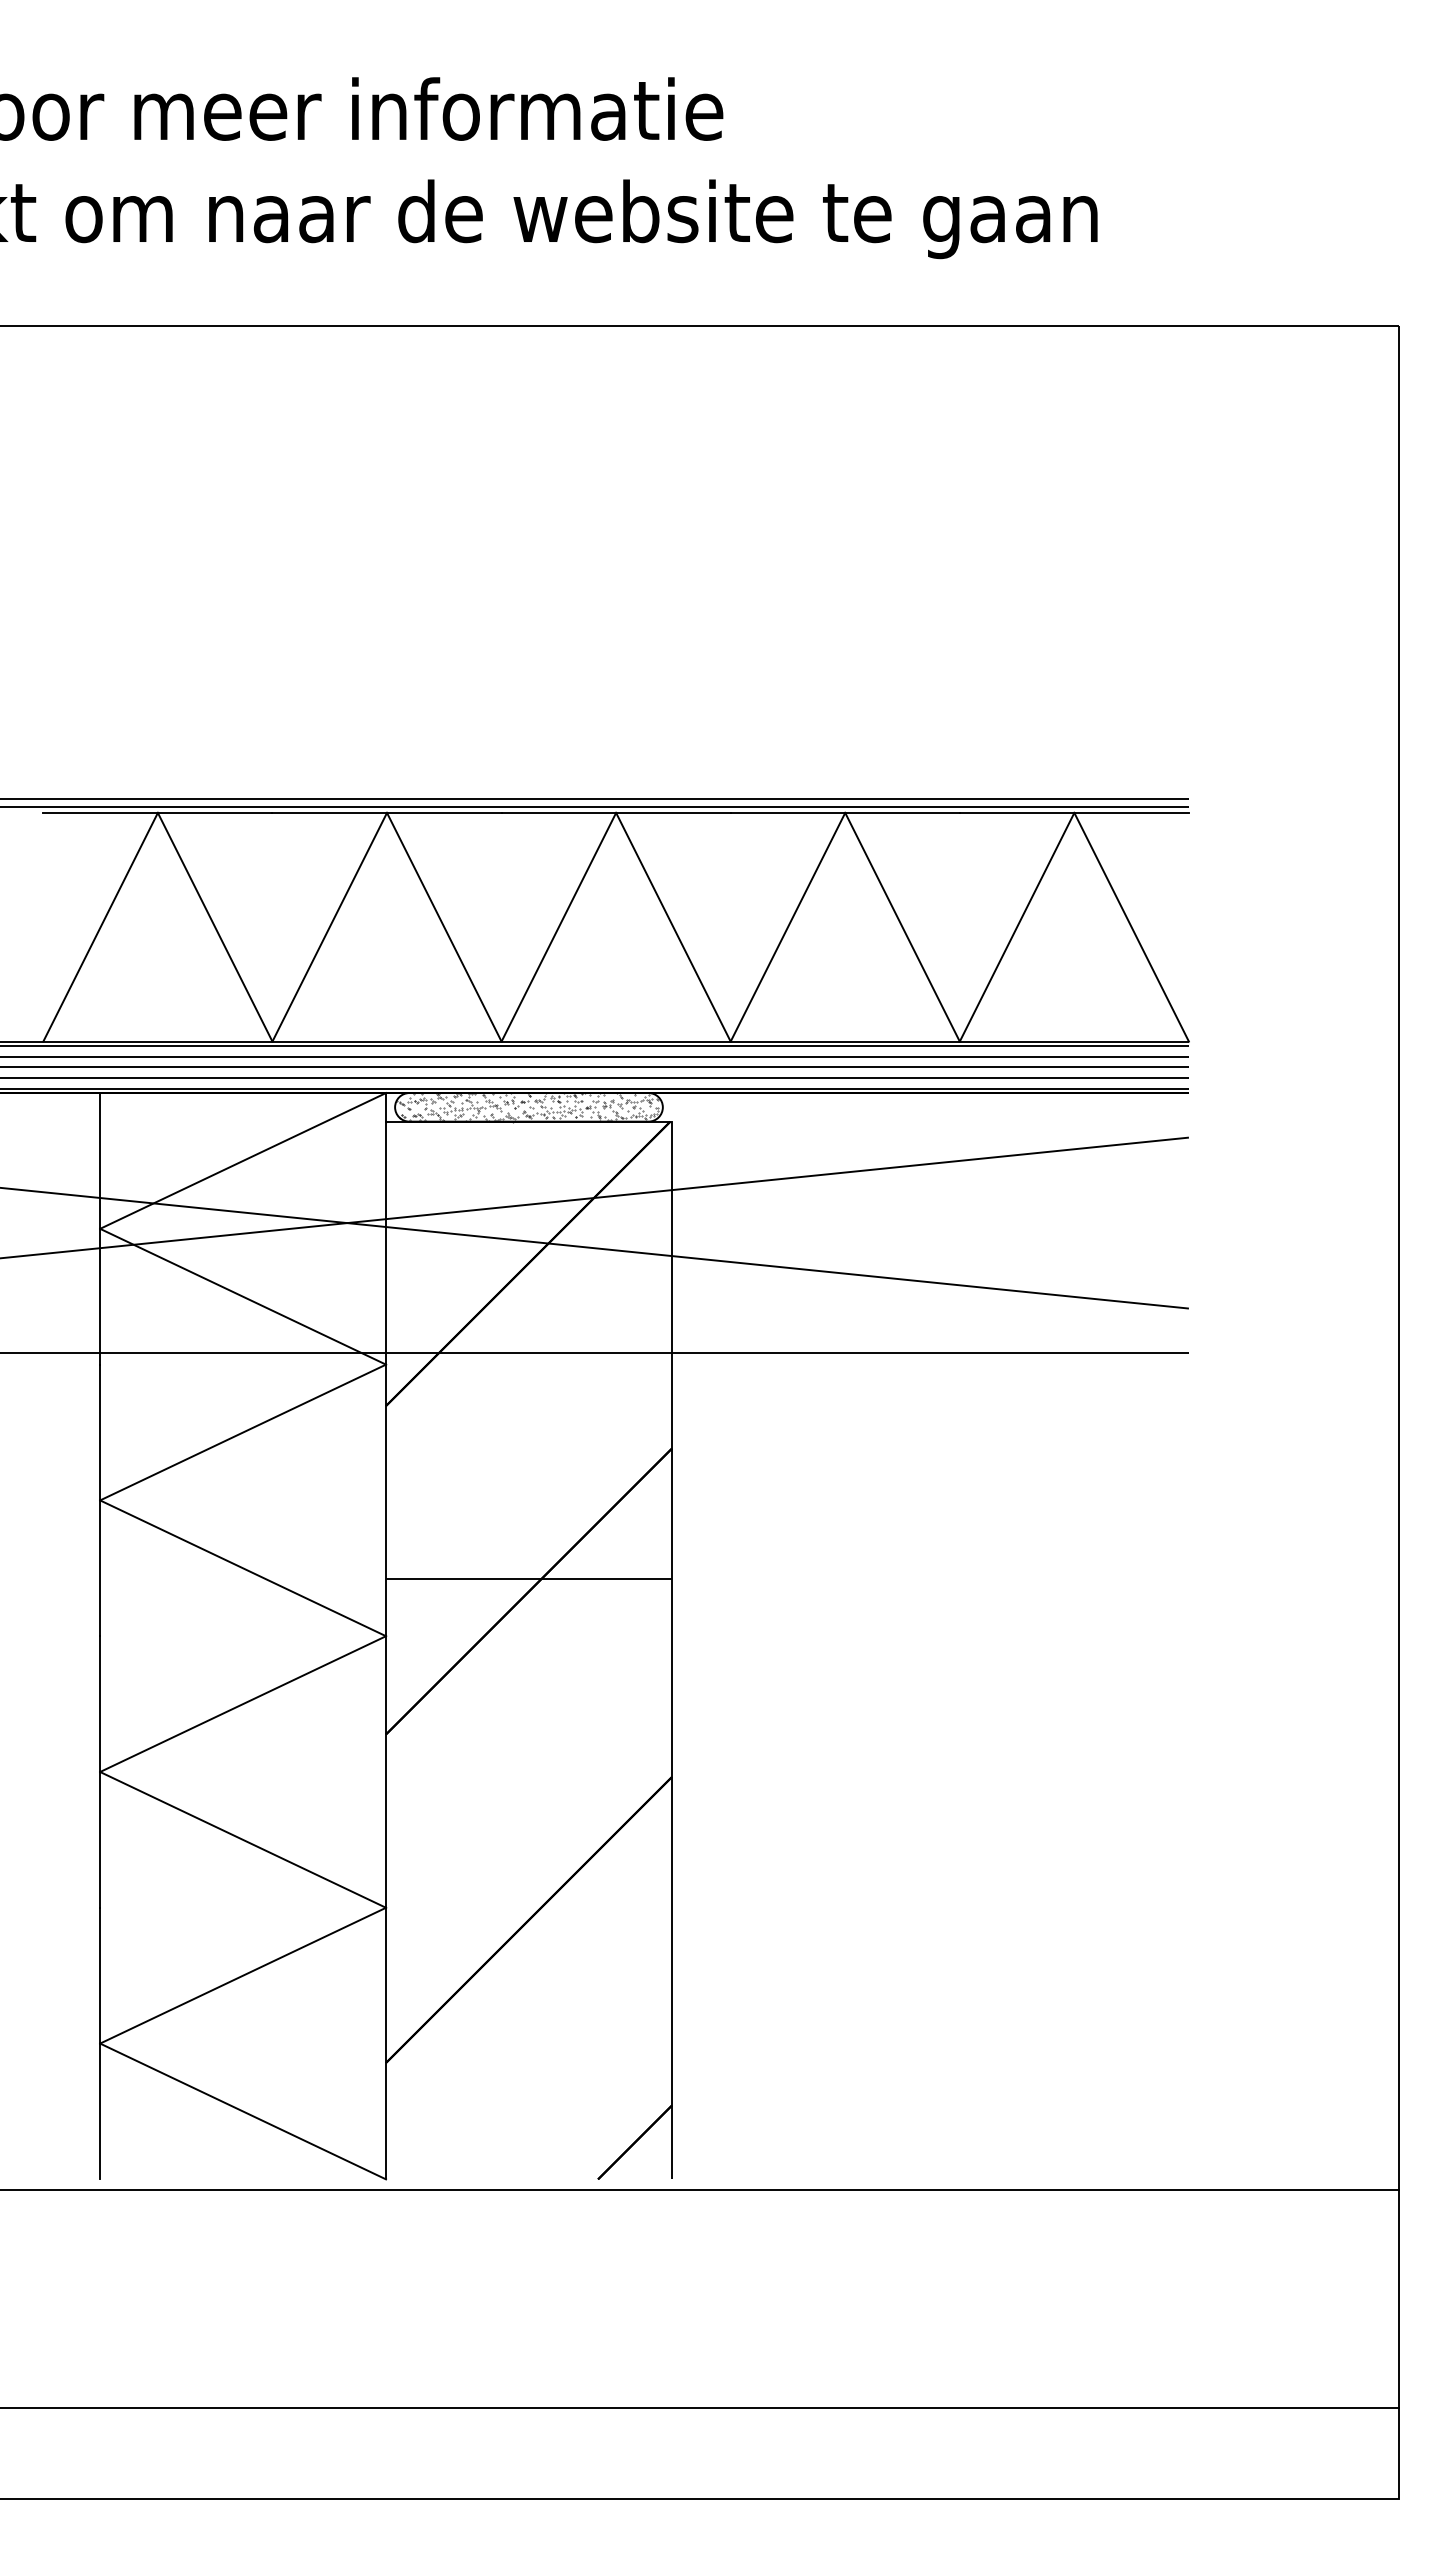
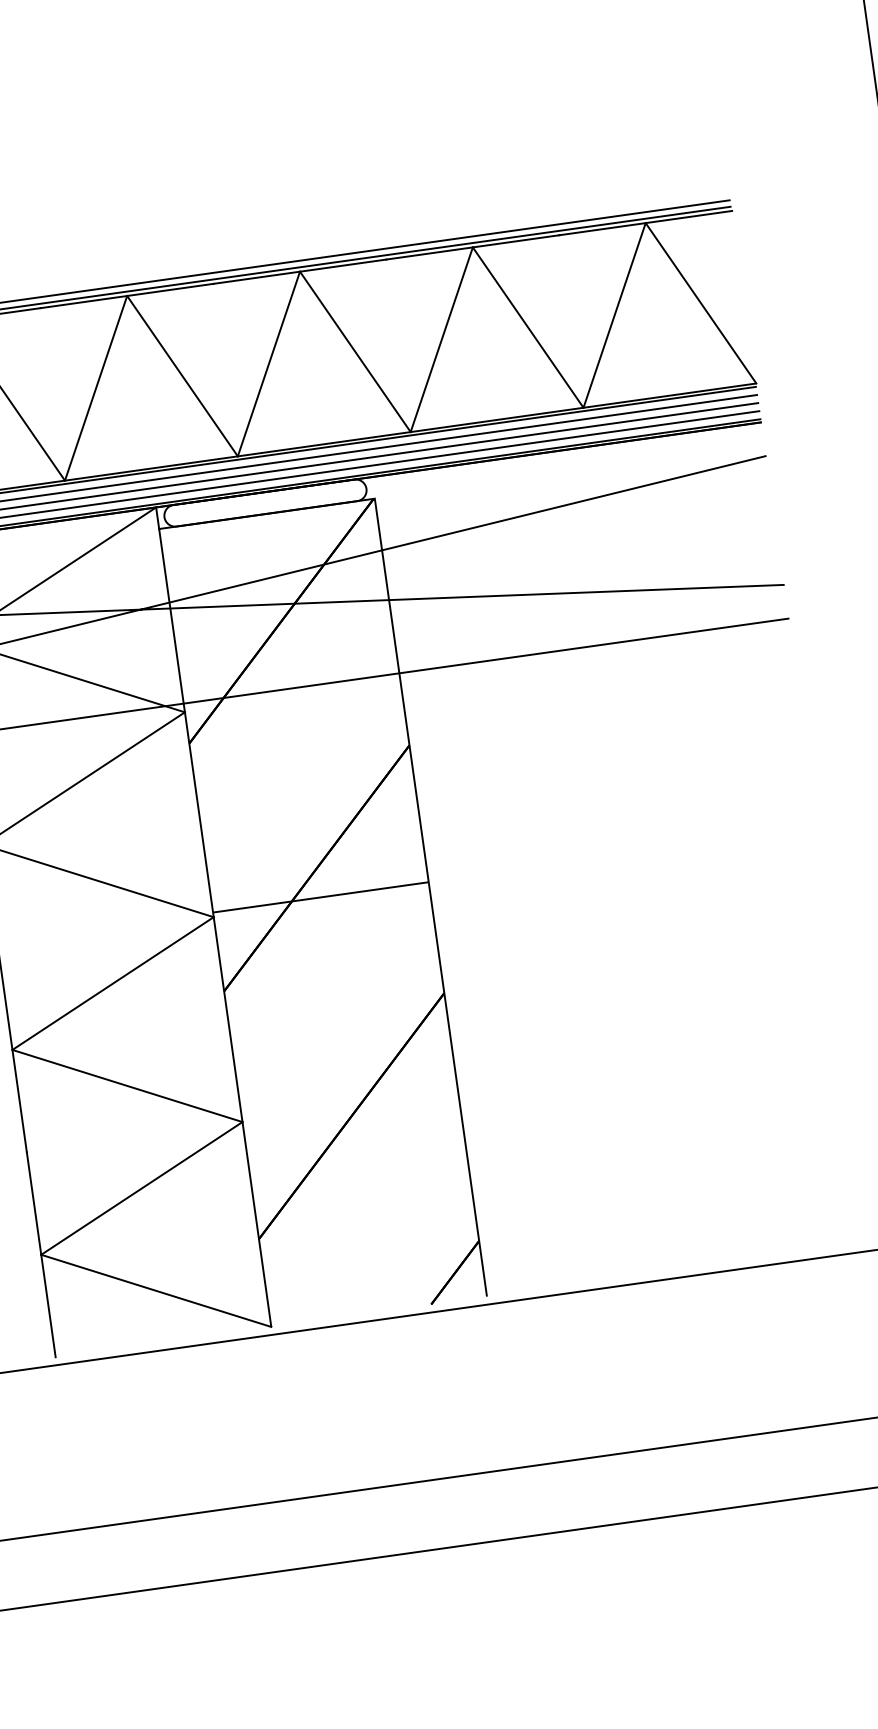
hatch: (527, 1107) -> (264, 503), removed
line: (528, 1579) -> (320, 897), moved

